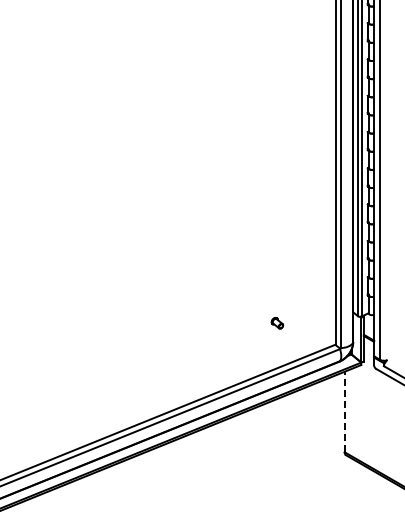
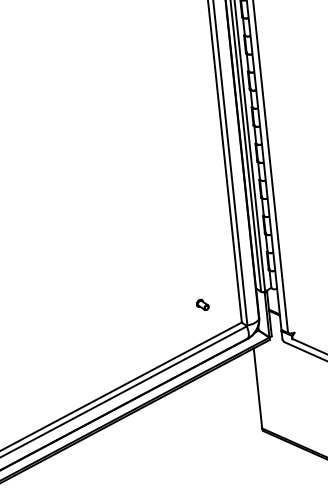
part: (277, 323) -> (202, 305), moved
line: (344, 411) -> (257, 387), dashed -> solid

